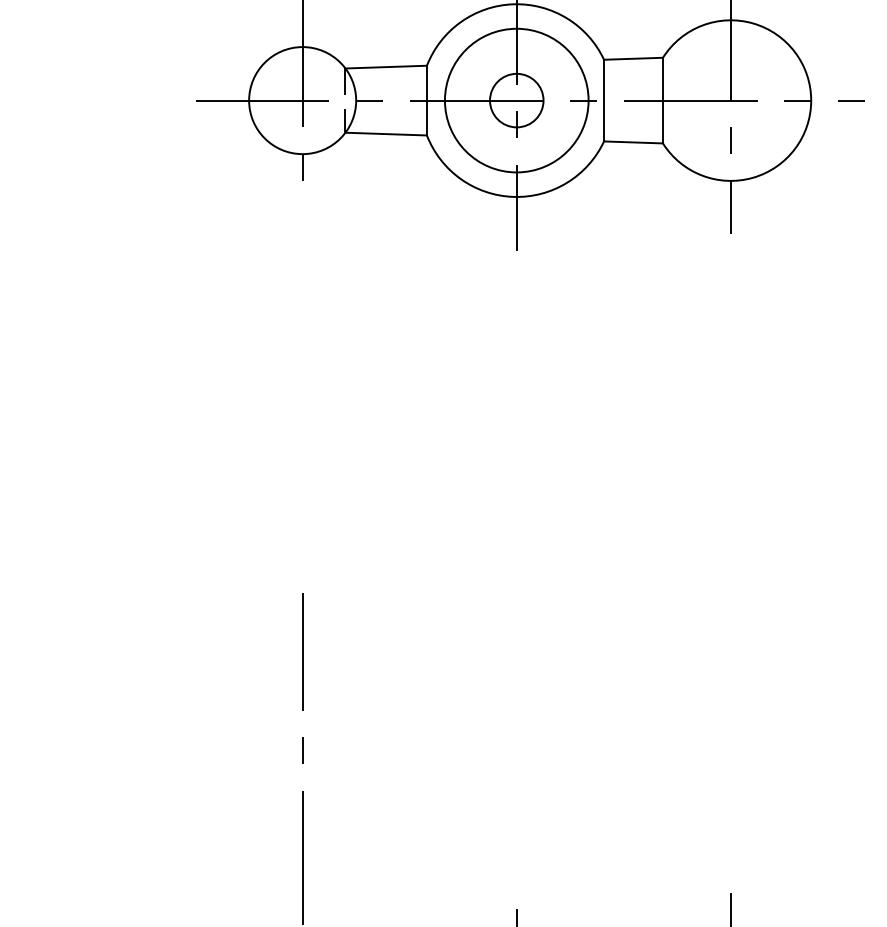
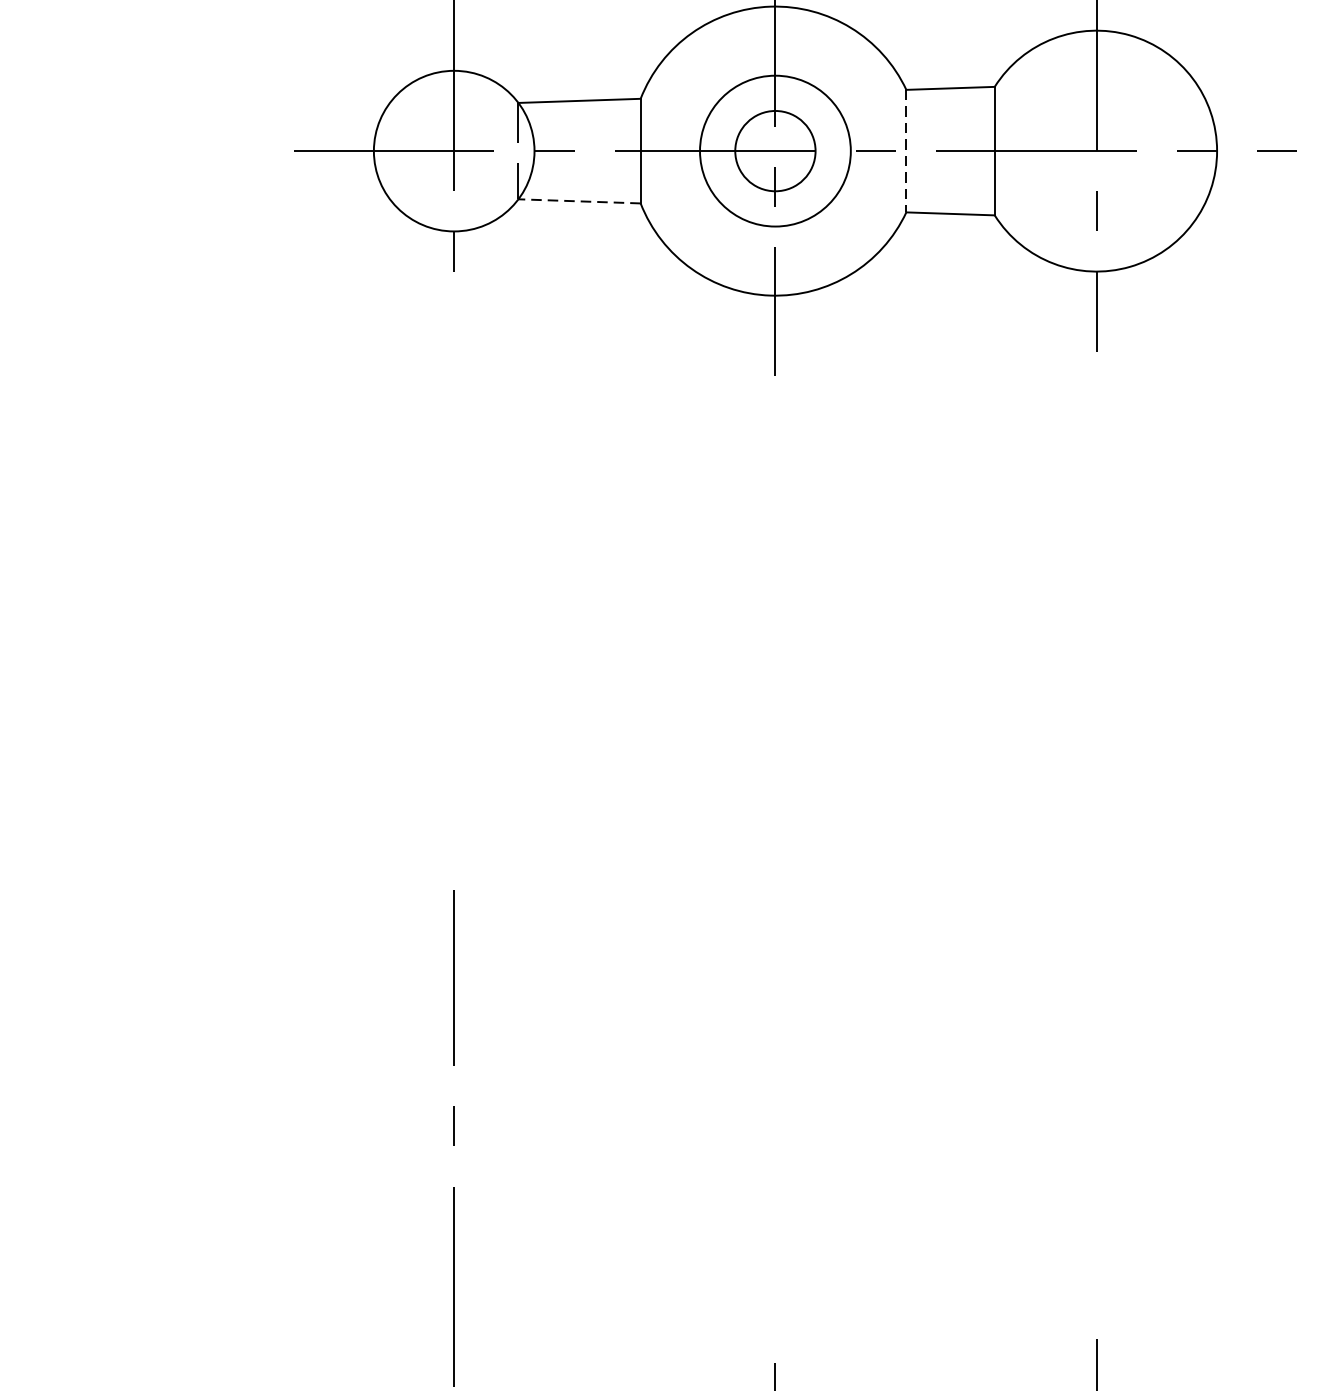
circle: (516, 100) -> (775, 150), size x0.7
line: (604, 100) -> (907, 150), solid -> dashed
line: (386, 134) -> (579, 201), solid -> dashed

